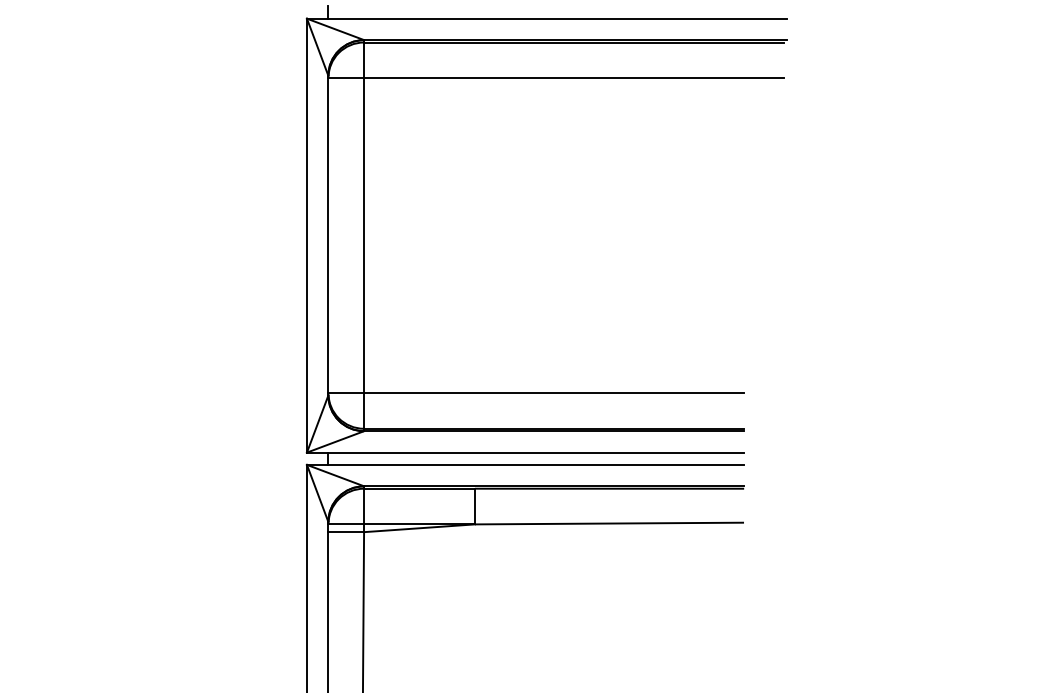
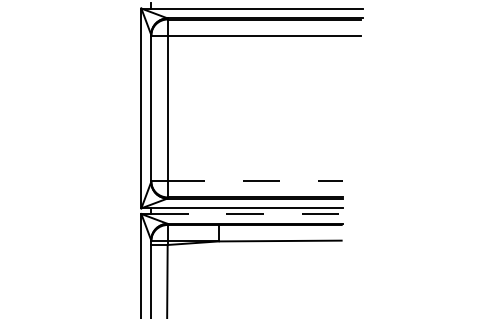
line: (554, 392) -> (255, 180), solid -> dashed
line: (535, 465) -> (246, 214), solid -> dashed

